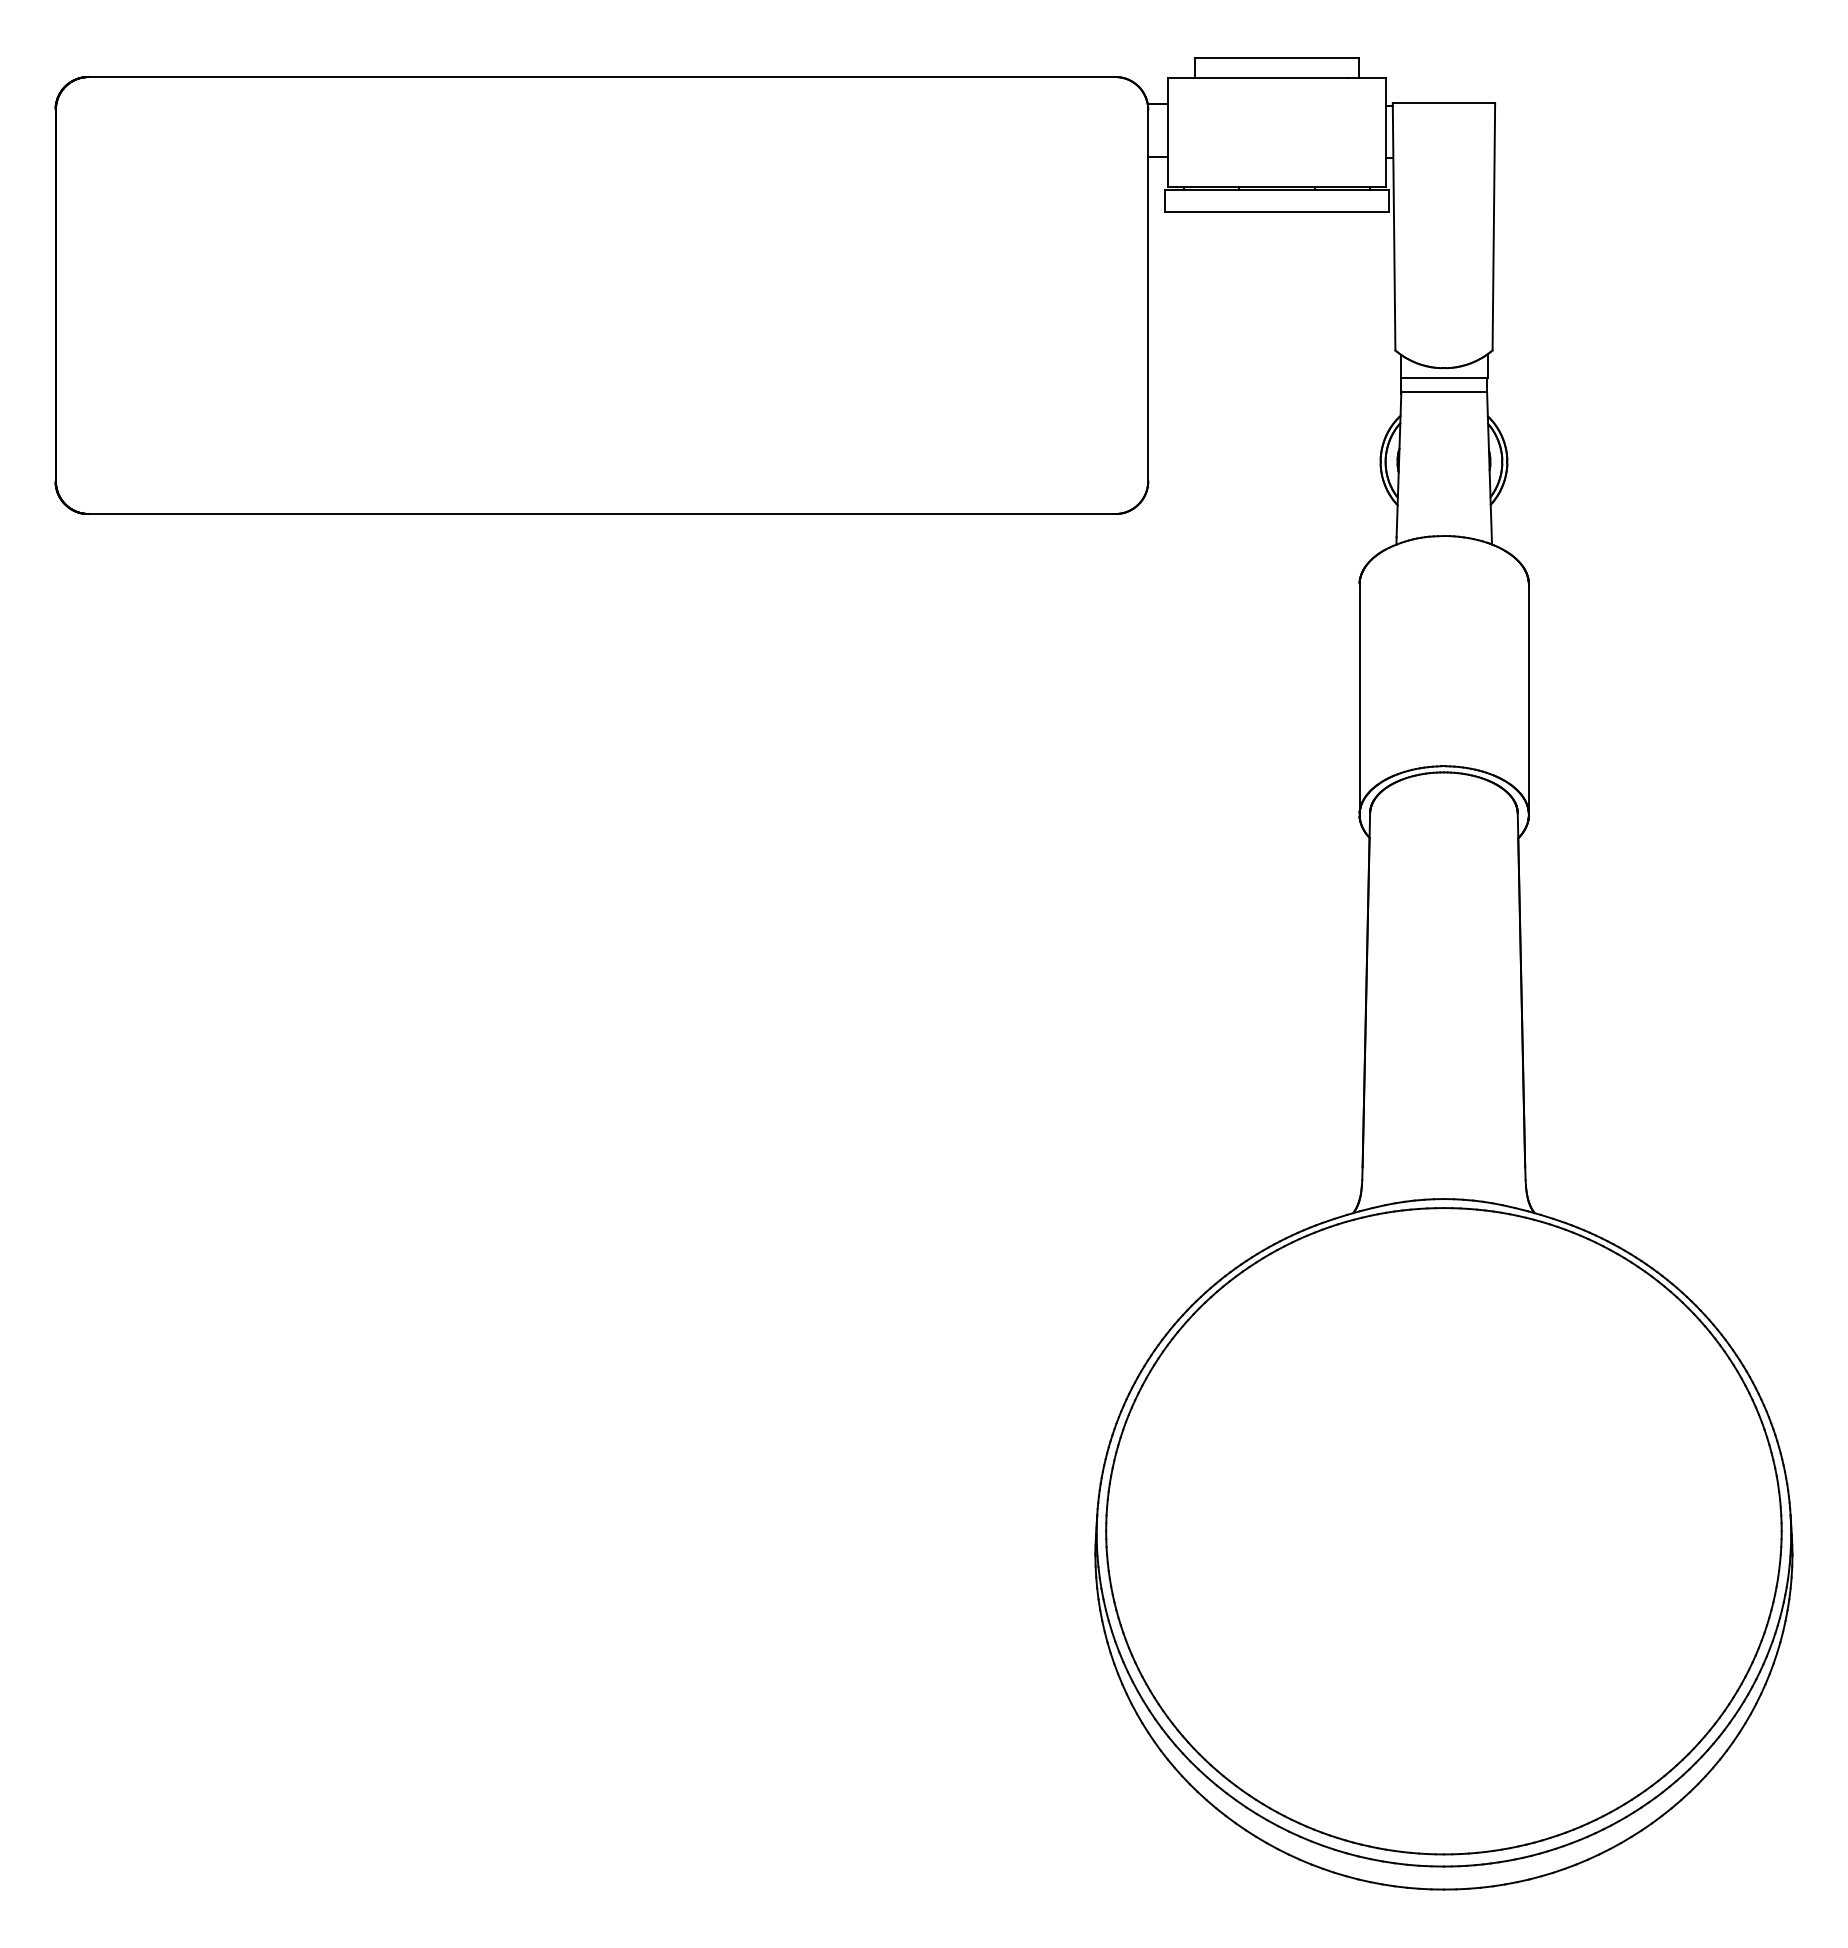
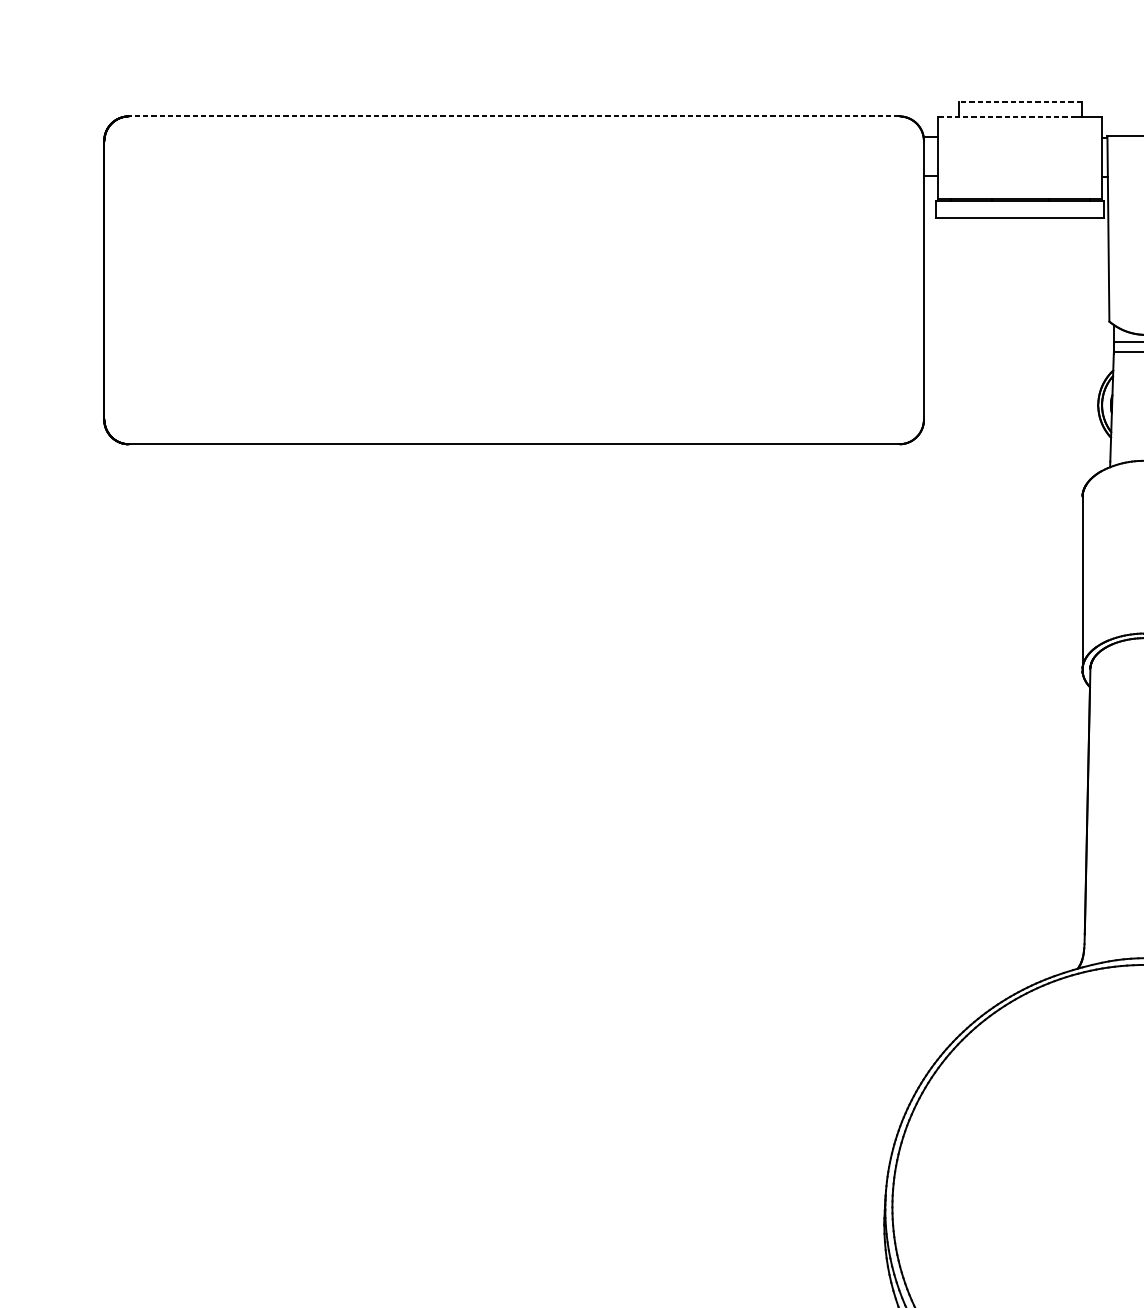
line: (1276, 58) -> (1020, 102), solid -> dashed
line: (601, 77) -> (513, 116), solid -> dashed
line: (1258, 77) -> (1006, 116), solid -> dashed

